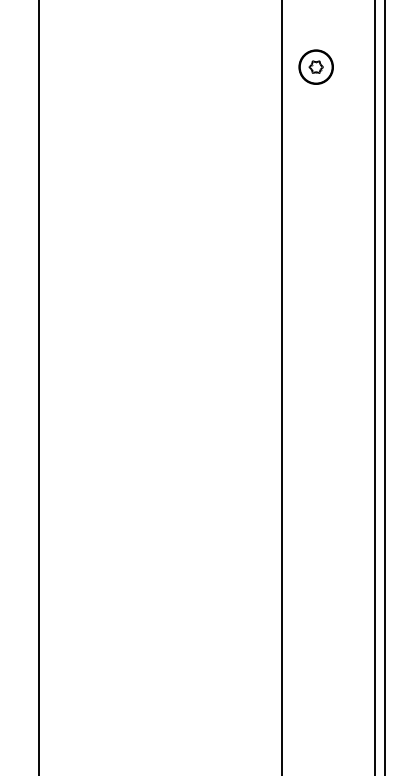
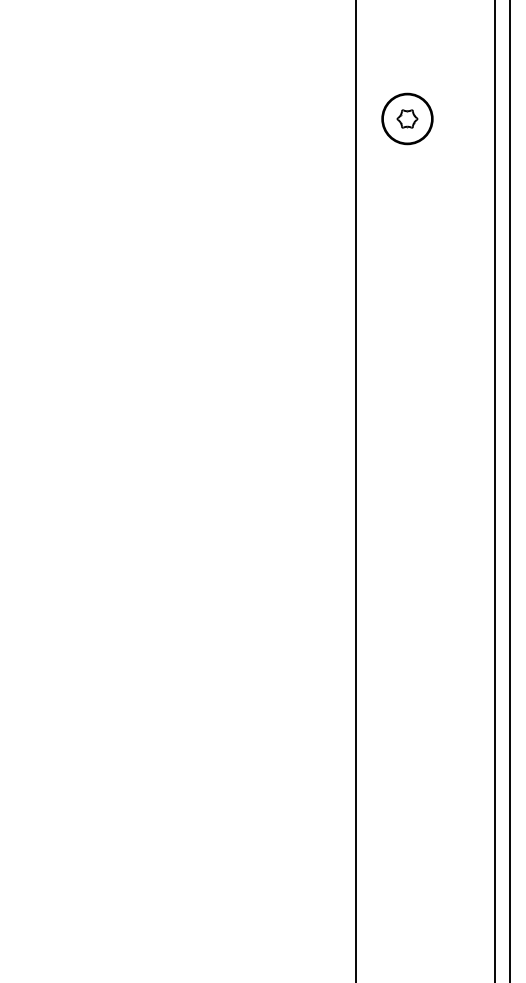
part: (315, 66) -> (406, 117), moved

